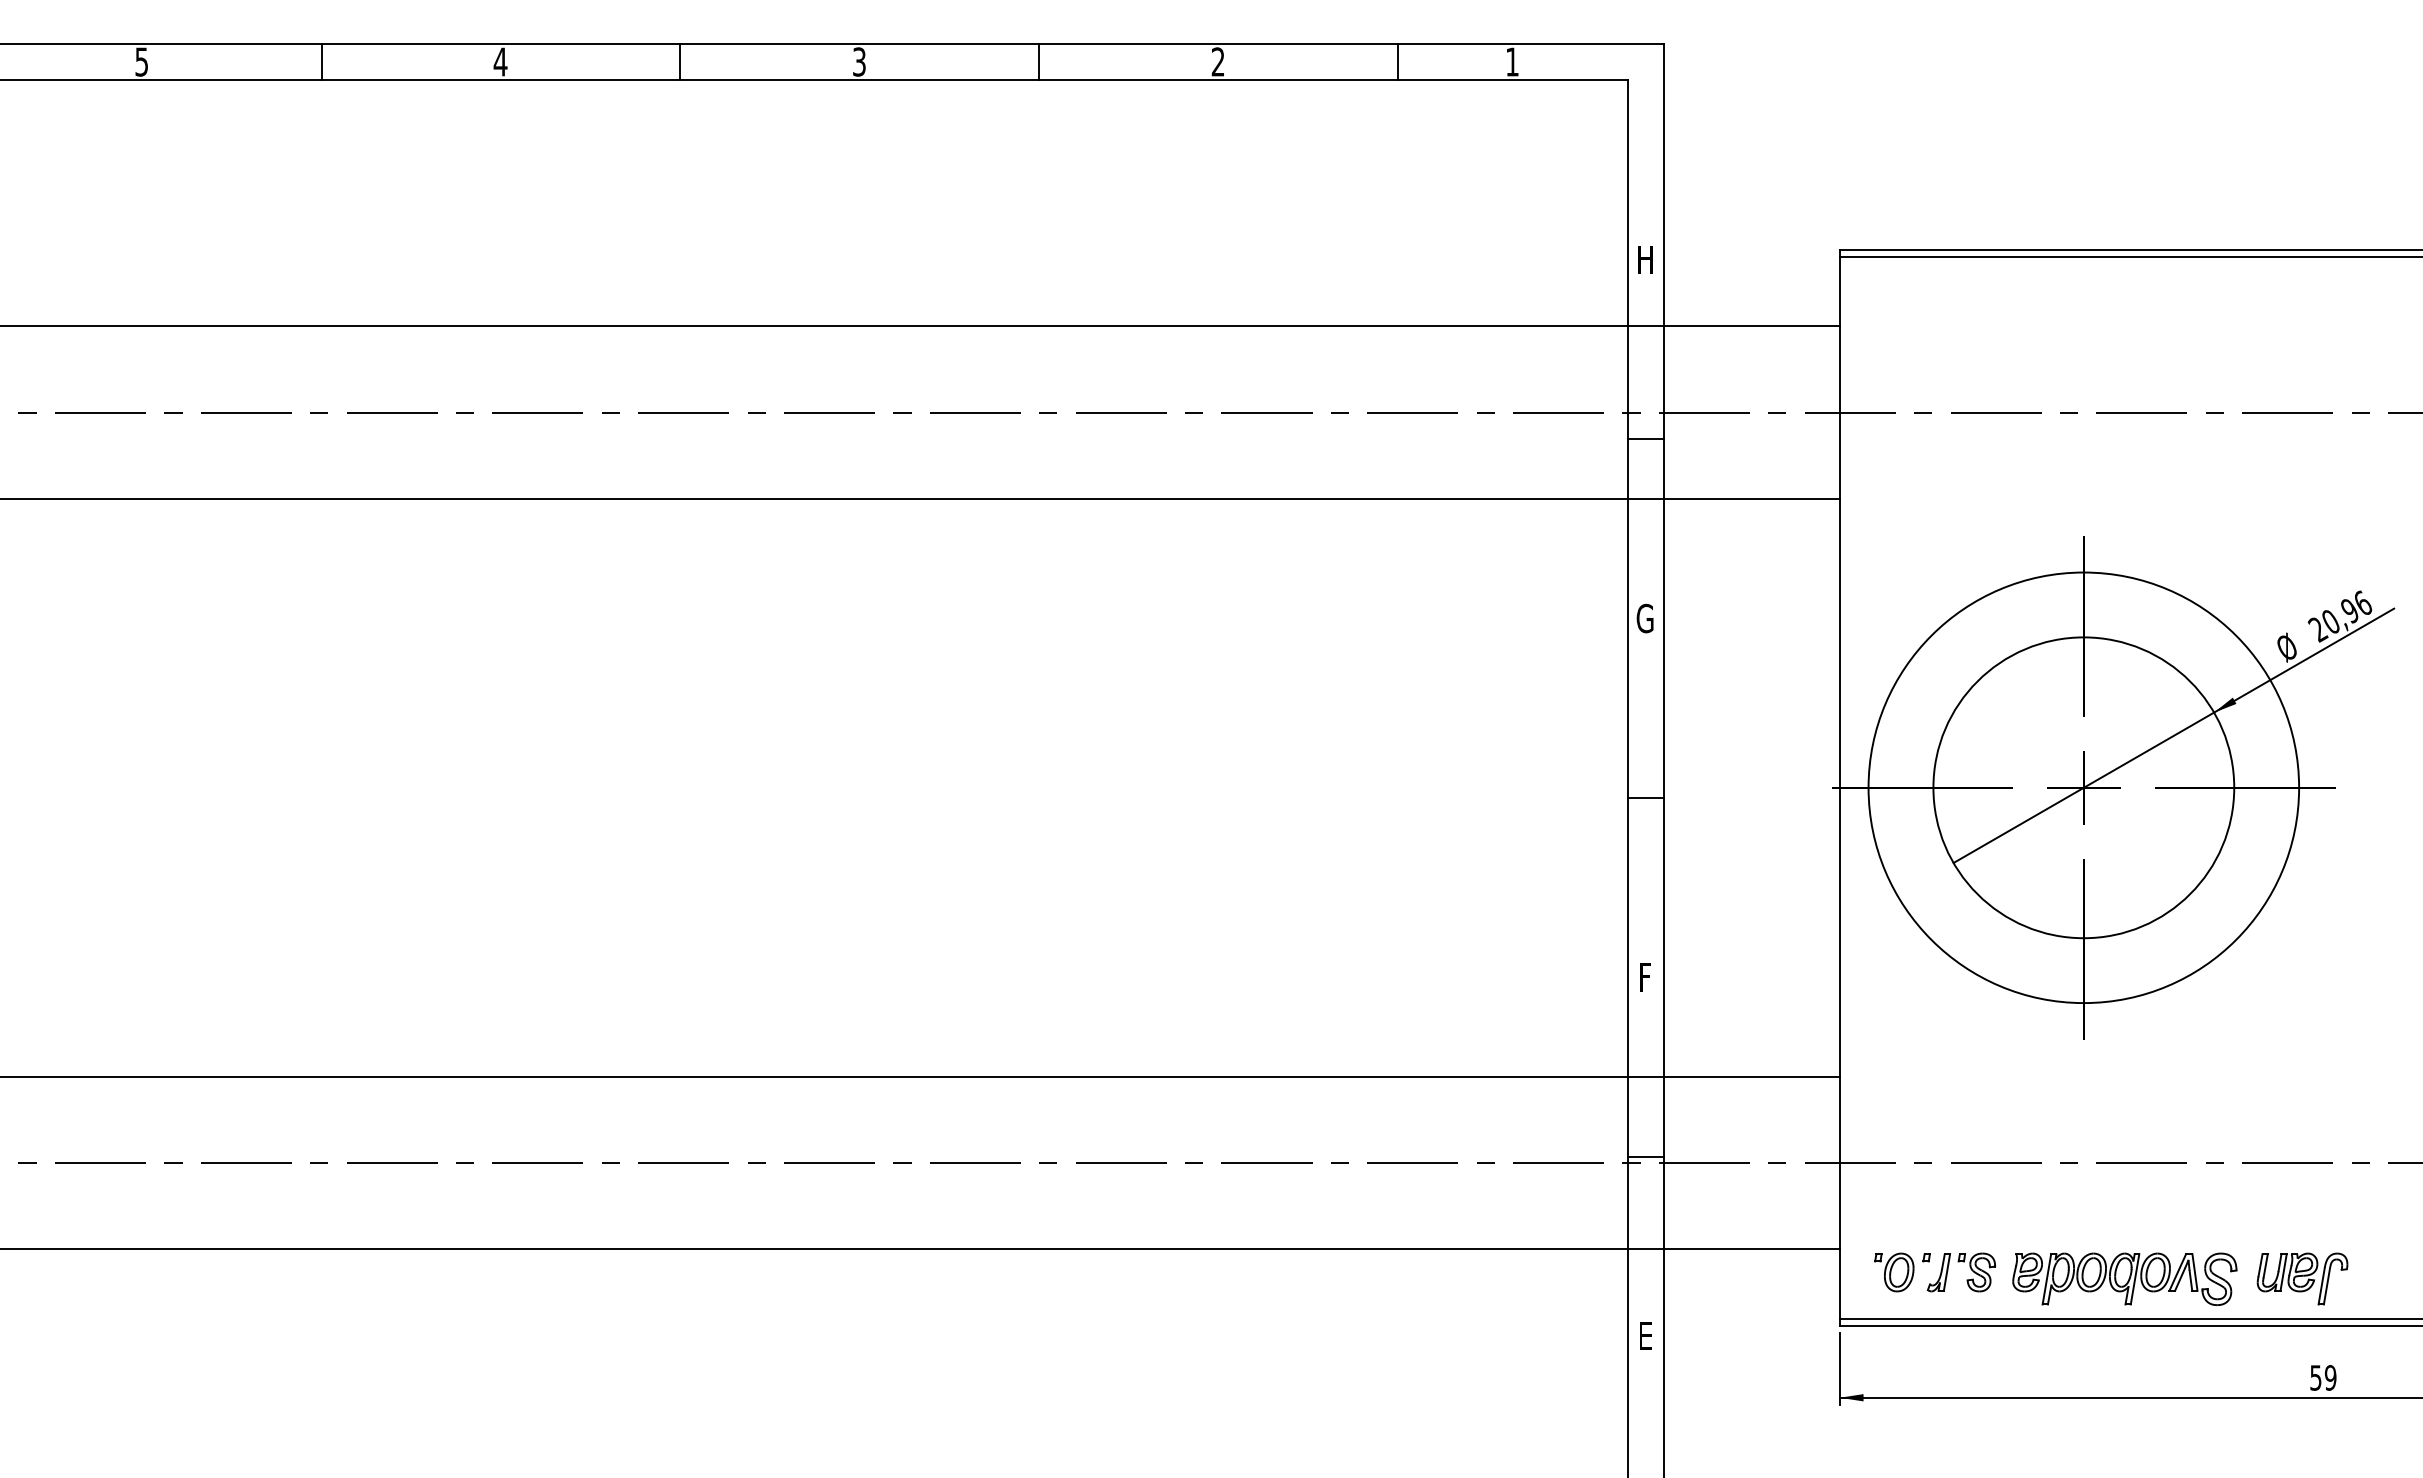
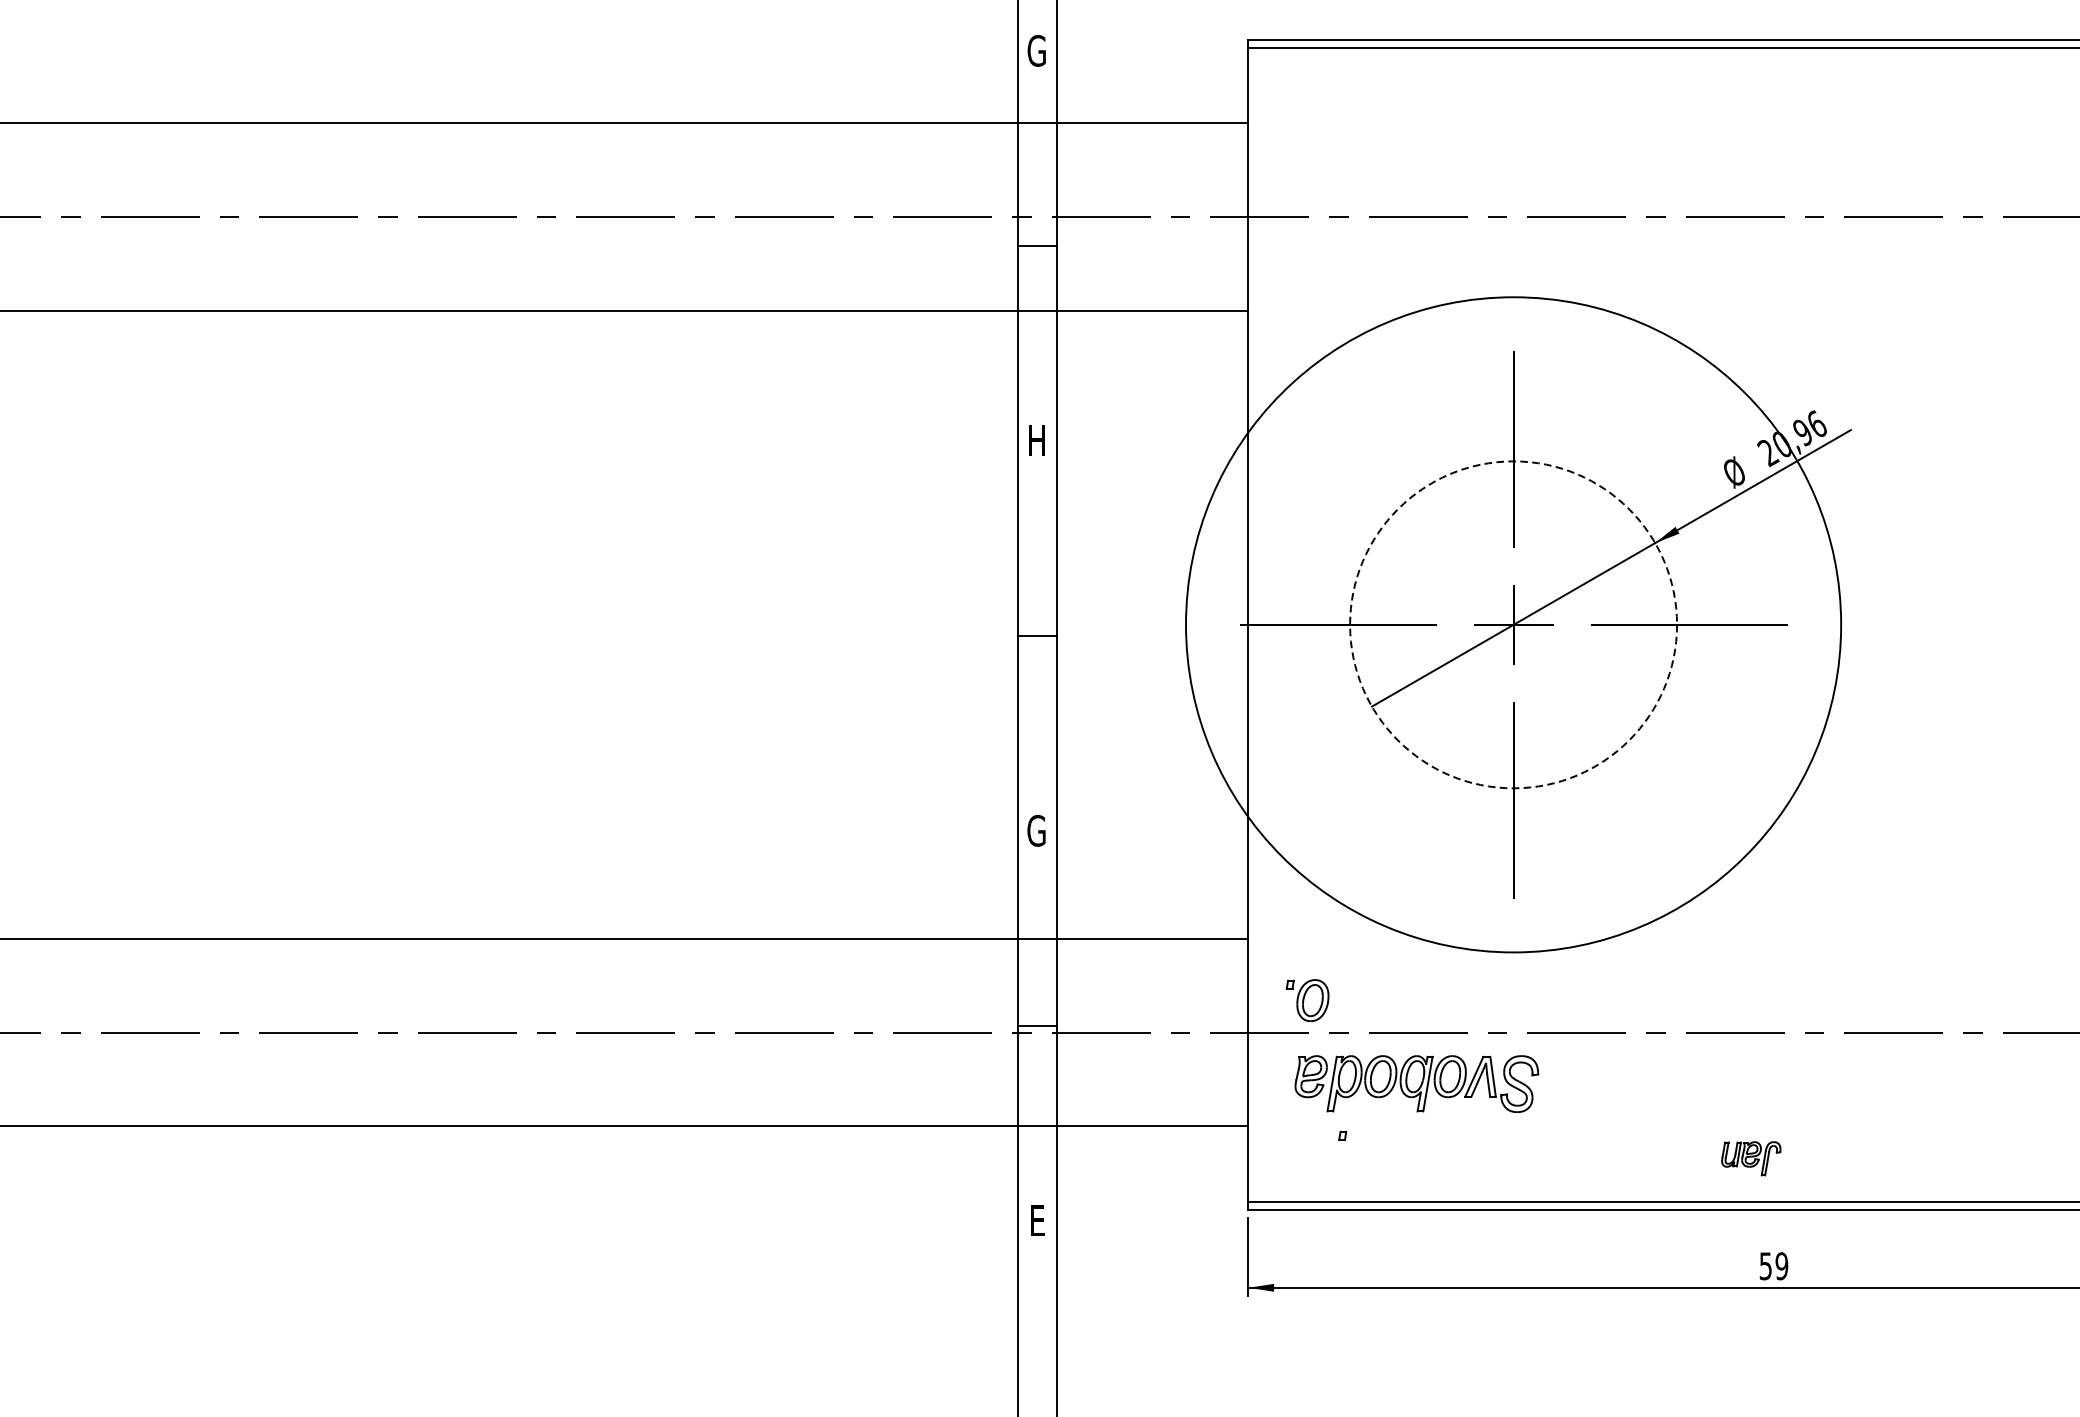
text: (1644, 259) -> (1036, 50), H -> G
text: (1644, 618) -> (1036, 440), G -> H
circle: (2083, 787) -> (1513, 624), size x1.4
circle: (2083, 787) -> (1513, 624), solid -> dashed
text: (1644, 977) -> (1036, 831), F -> G
part: (1894, 1272) -> (1307, 1000), moved
part: (2124, 1278) -> (1416, 1083), moved
part: (2302, 1278) -> (1751, 1158), size x0.6
part: (1966, 1279) -> (1386, 1159), removed

